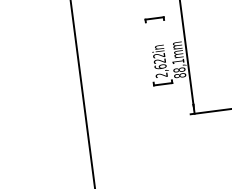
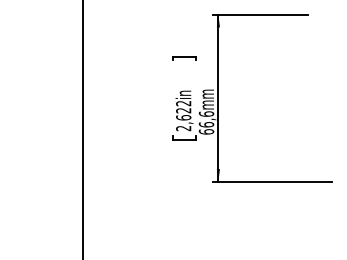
text: (179, 68) -> (206, 122), 88,1mm -> 66,6mm

